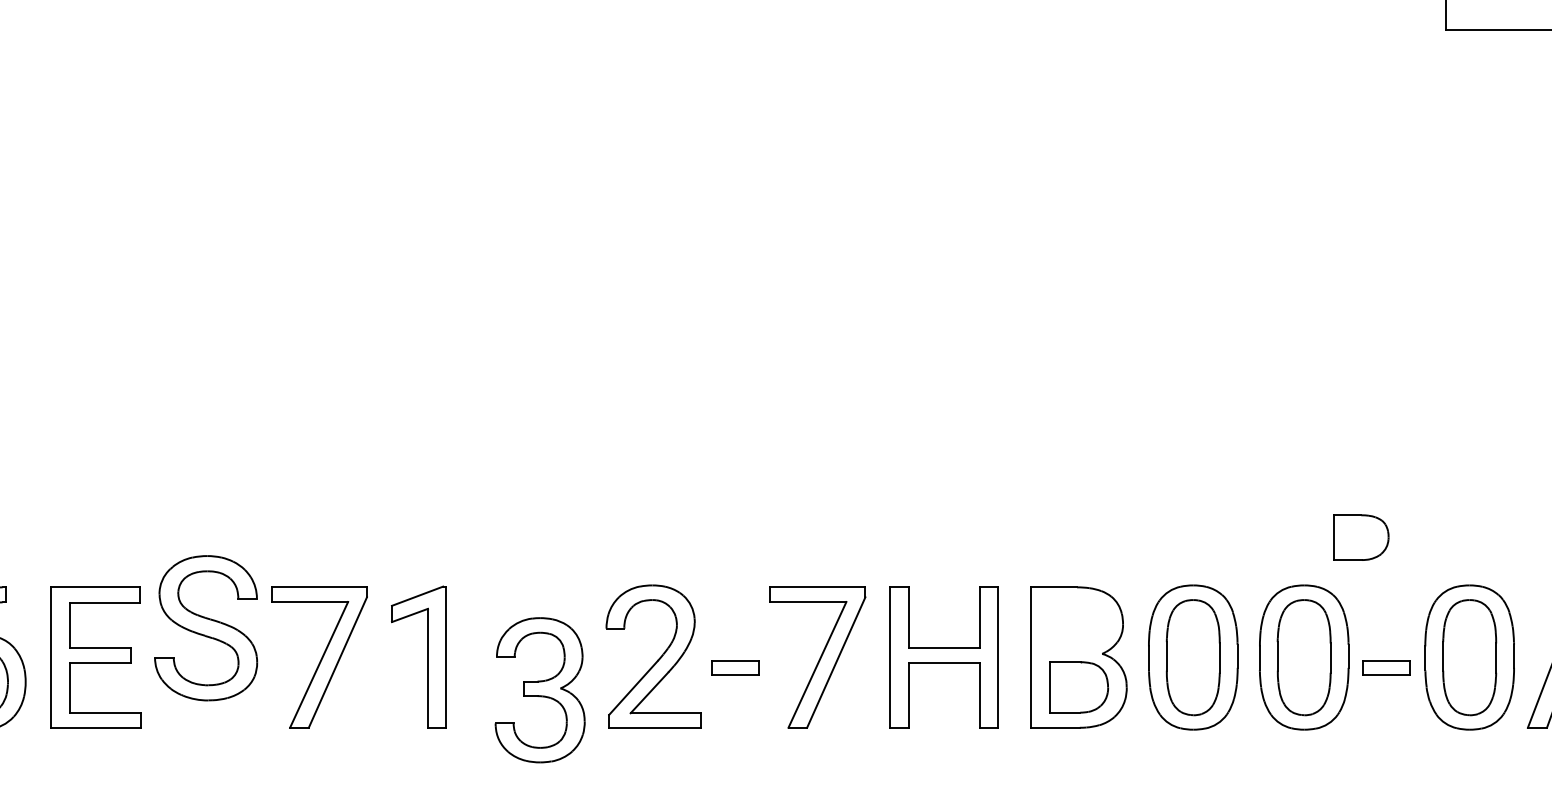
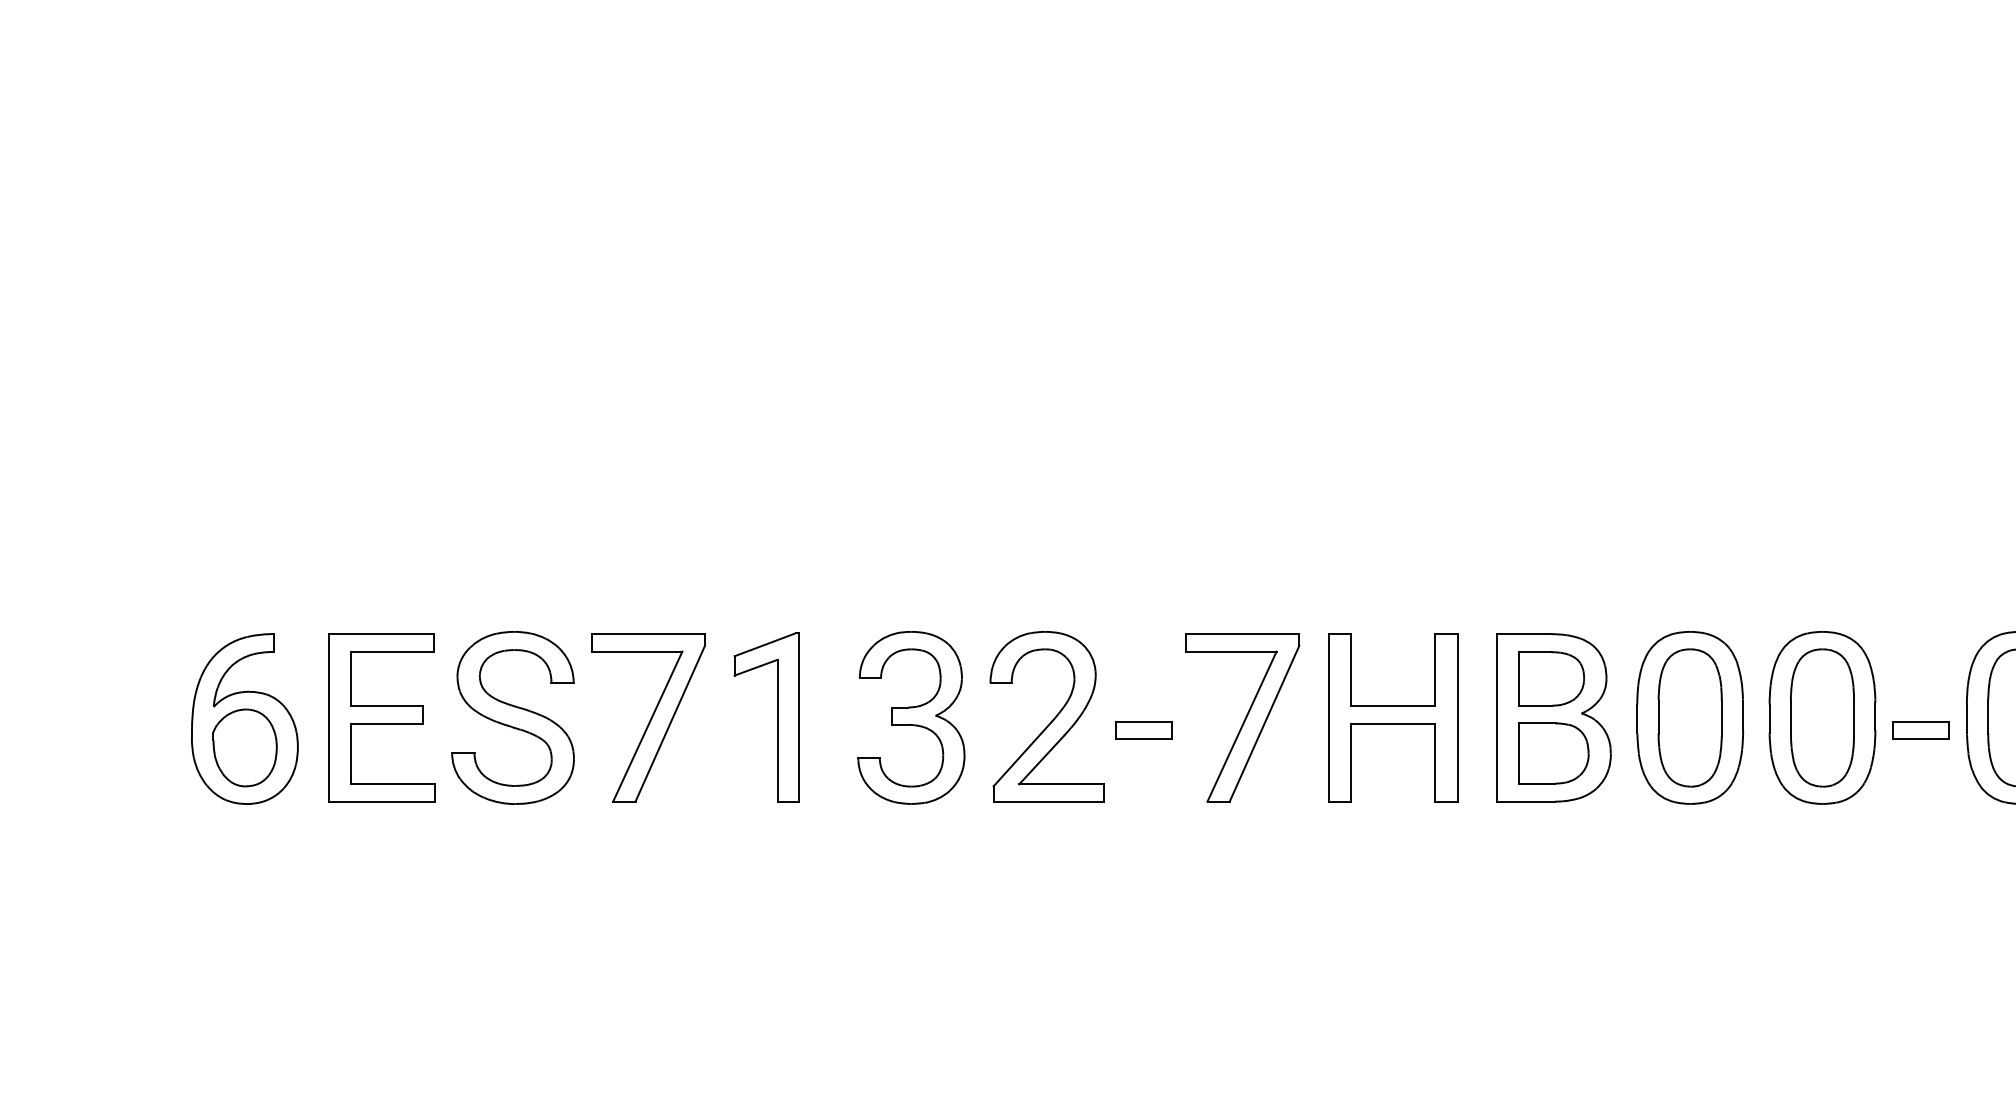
part: (1361, 537) -> (1551, 678), moved
part: (205, 627) -> (512, 717), moved
part: (540, 689) -> (911, 717), moved

